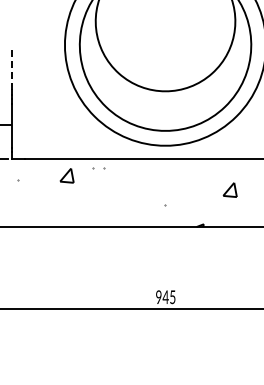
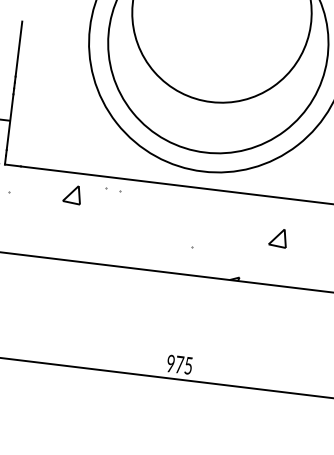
line: (12, 68) -> (19, 49), dashed -> solid
text: (165, 296) -> (179, 363), 945 -> 975

